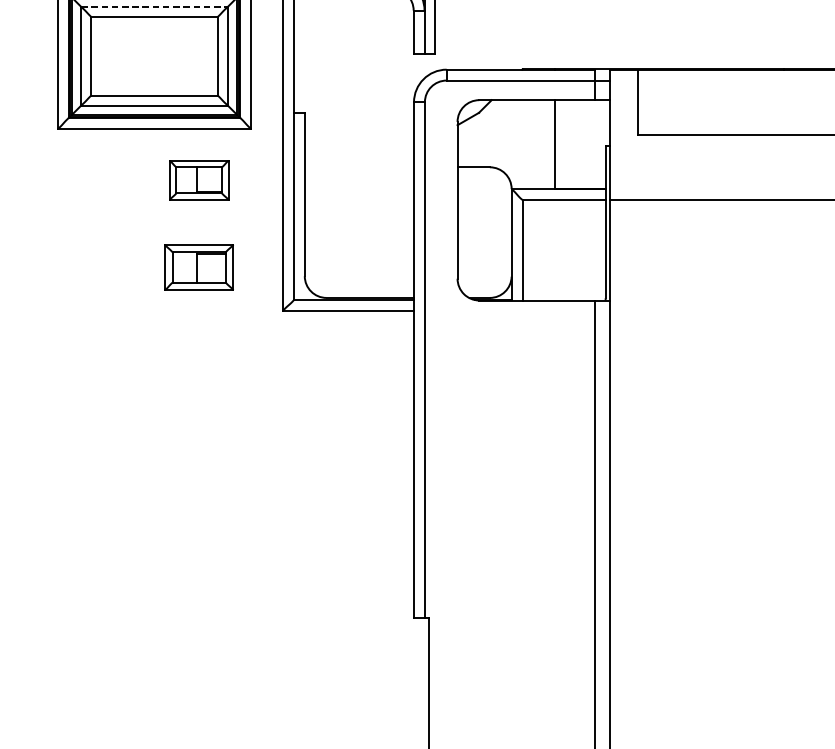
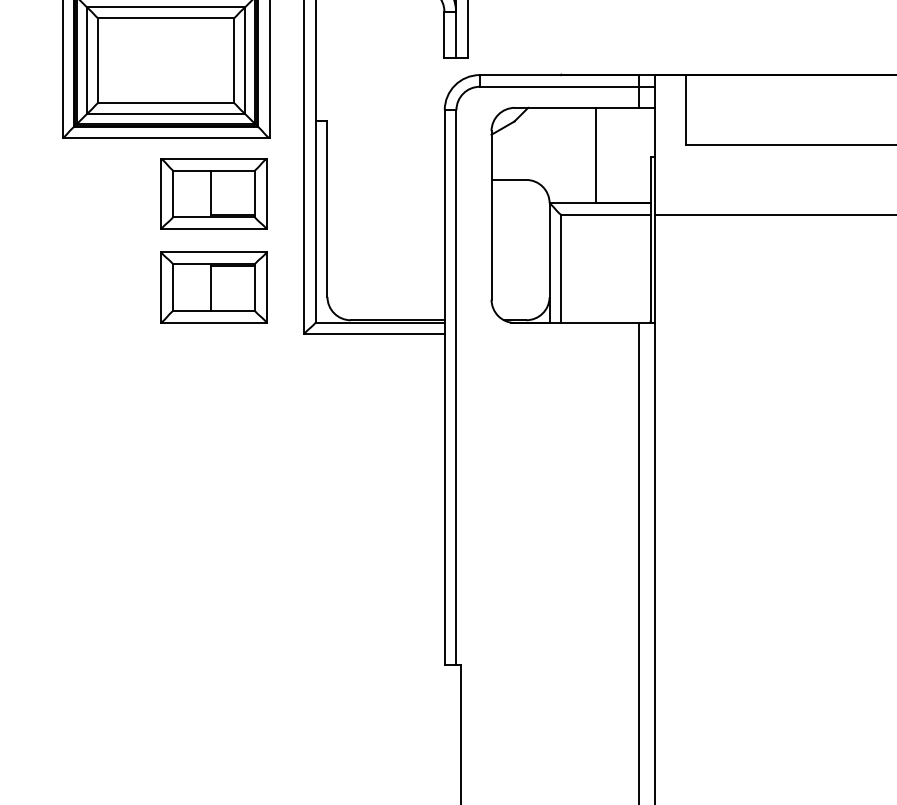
line: (154, 6) -> (166, 7), dashed -> solid
part: (198, 179) -> (213, 193), size x1.67
part: (198, 267) -> (213, 287), size x1.43

